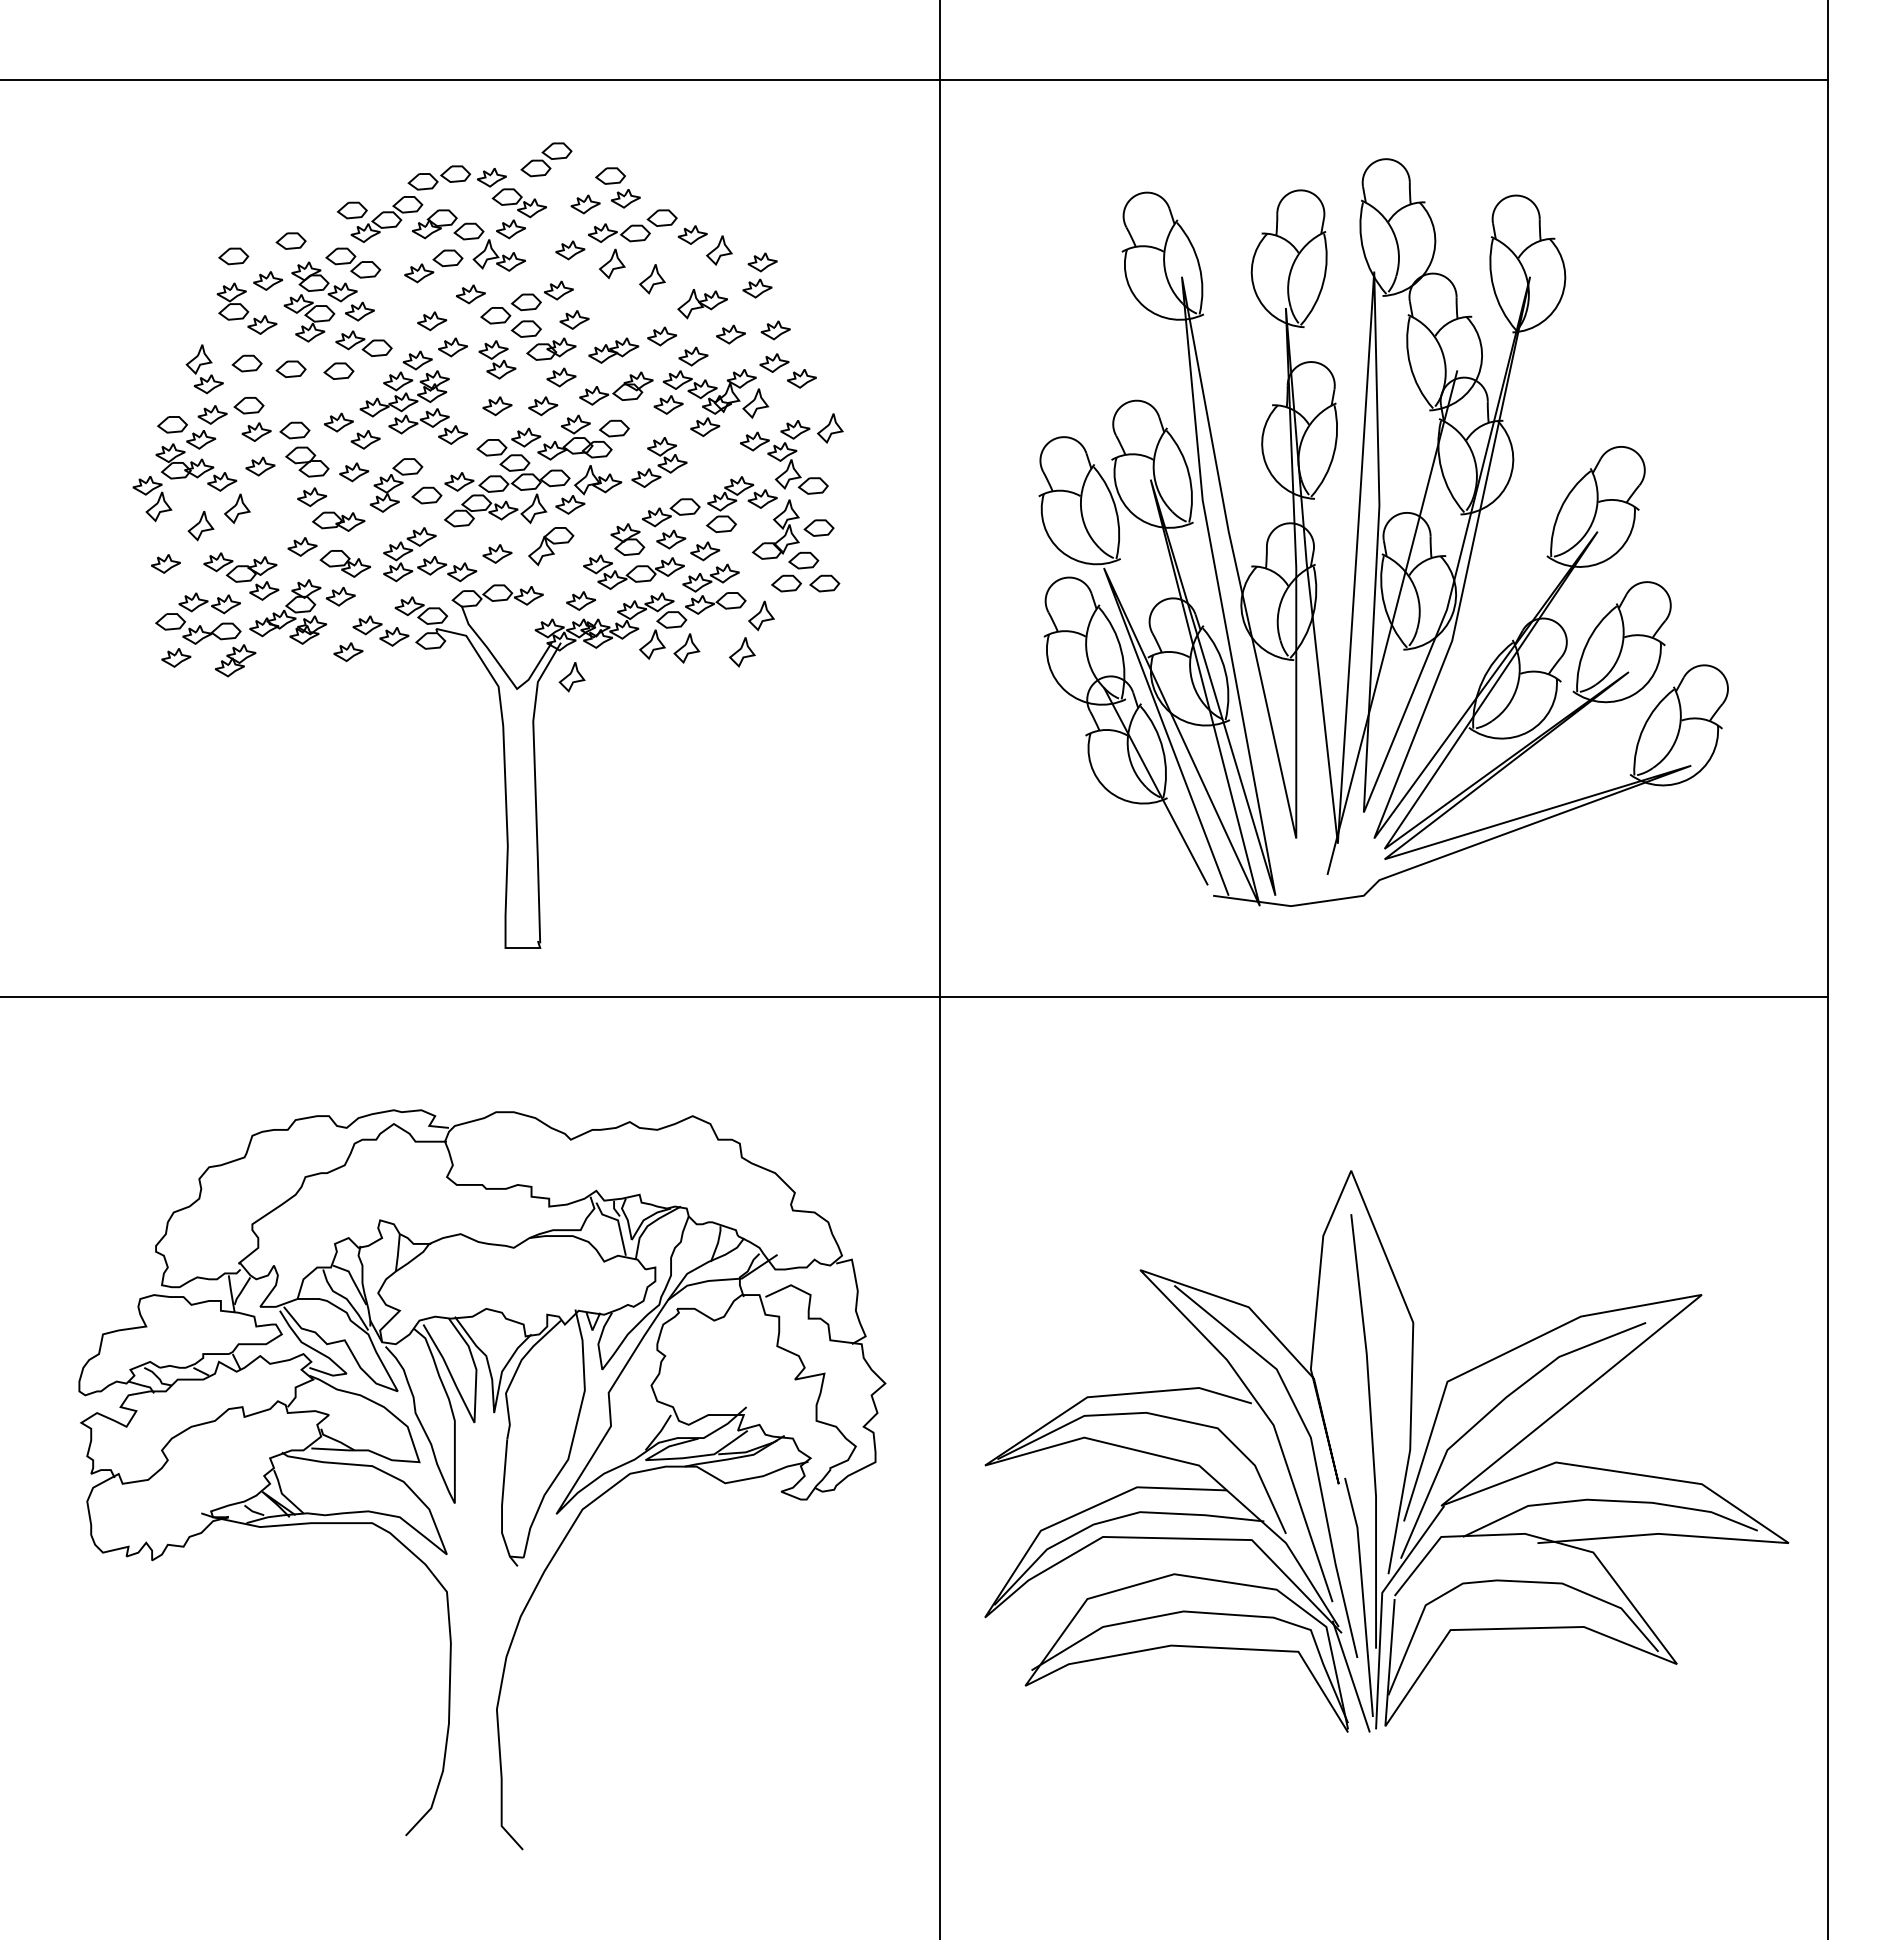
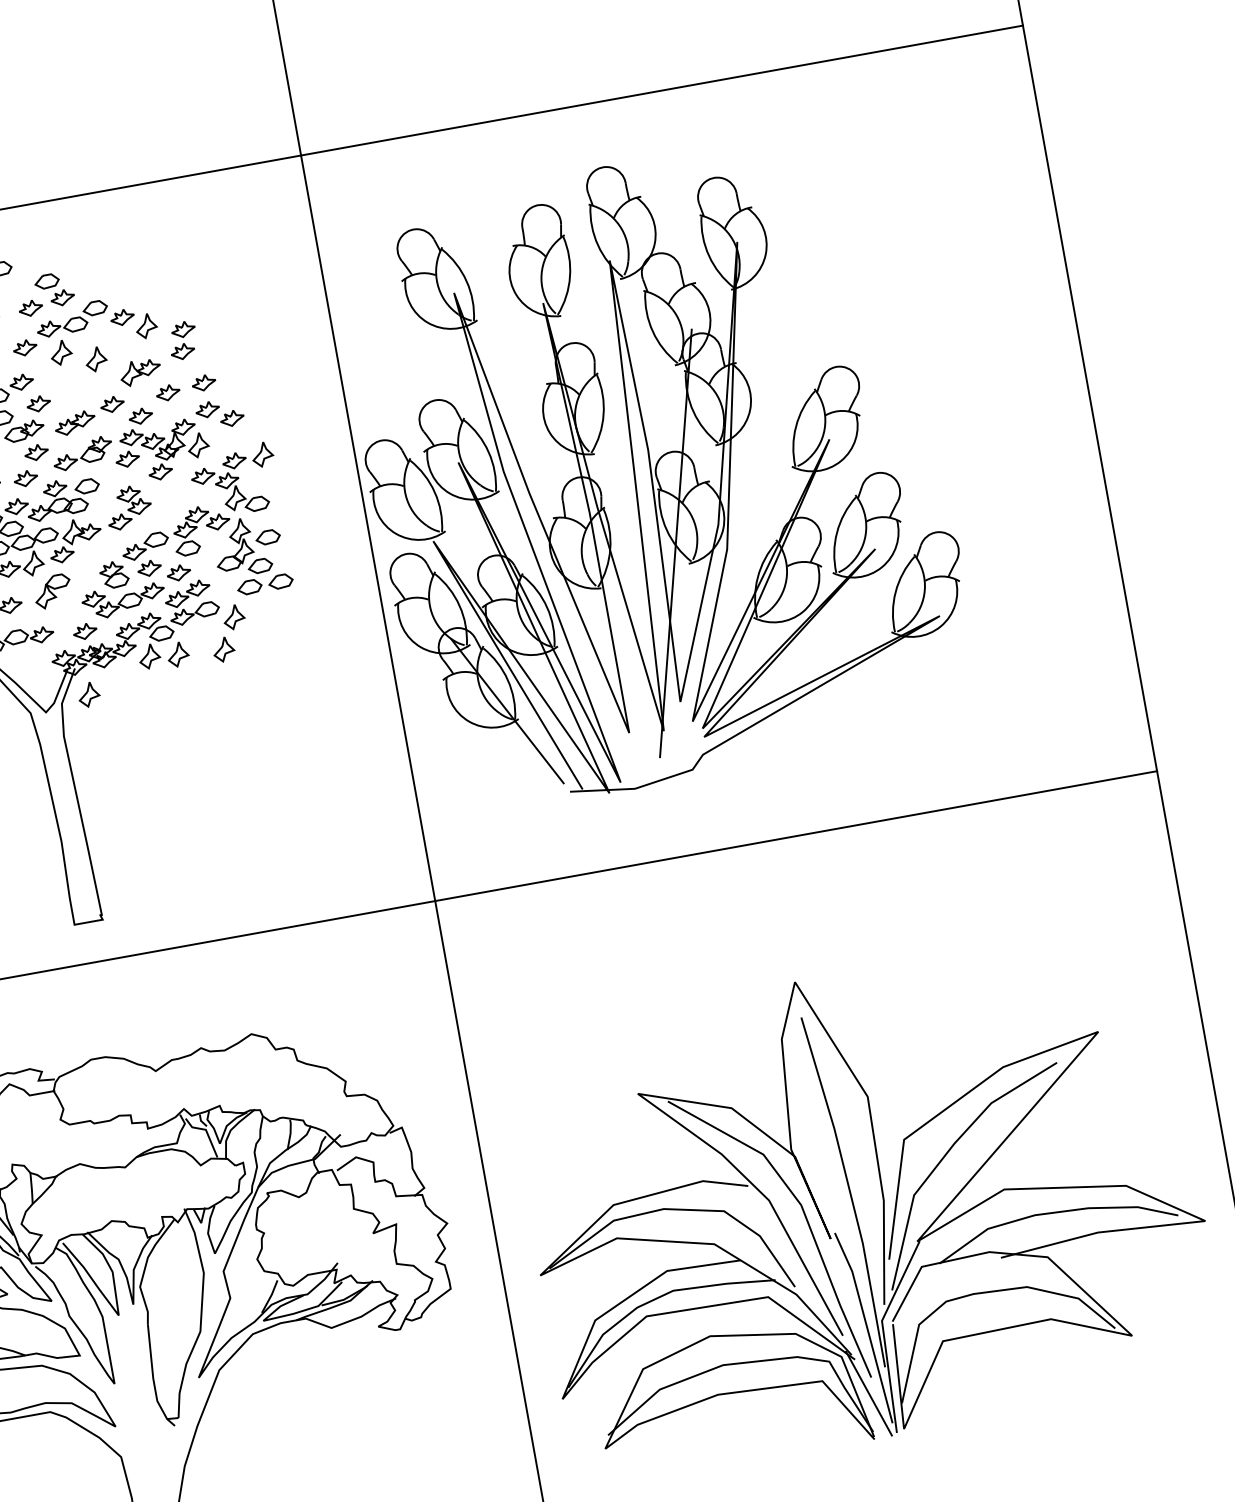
part: (1383, 532) -> (655, 471), moved

